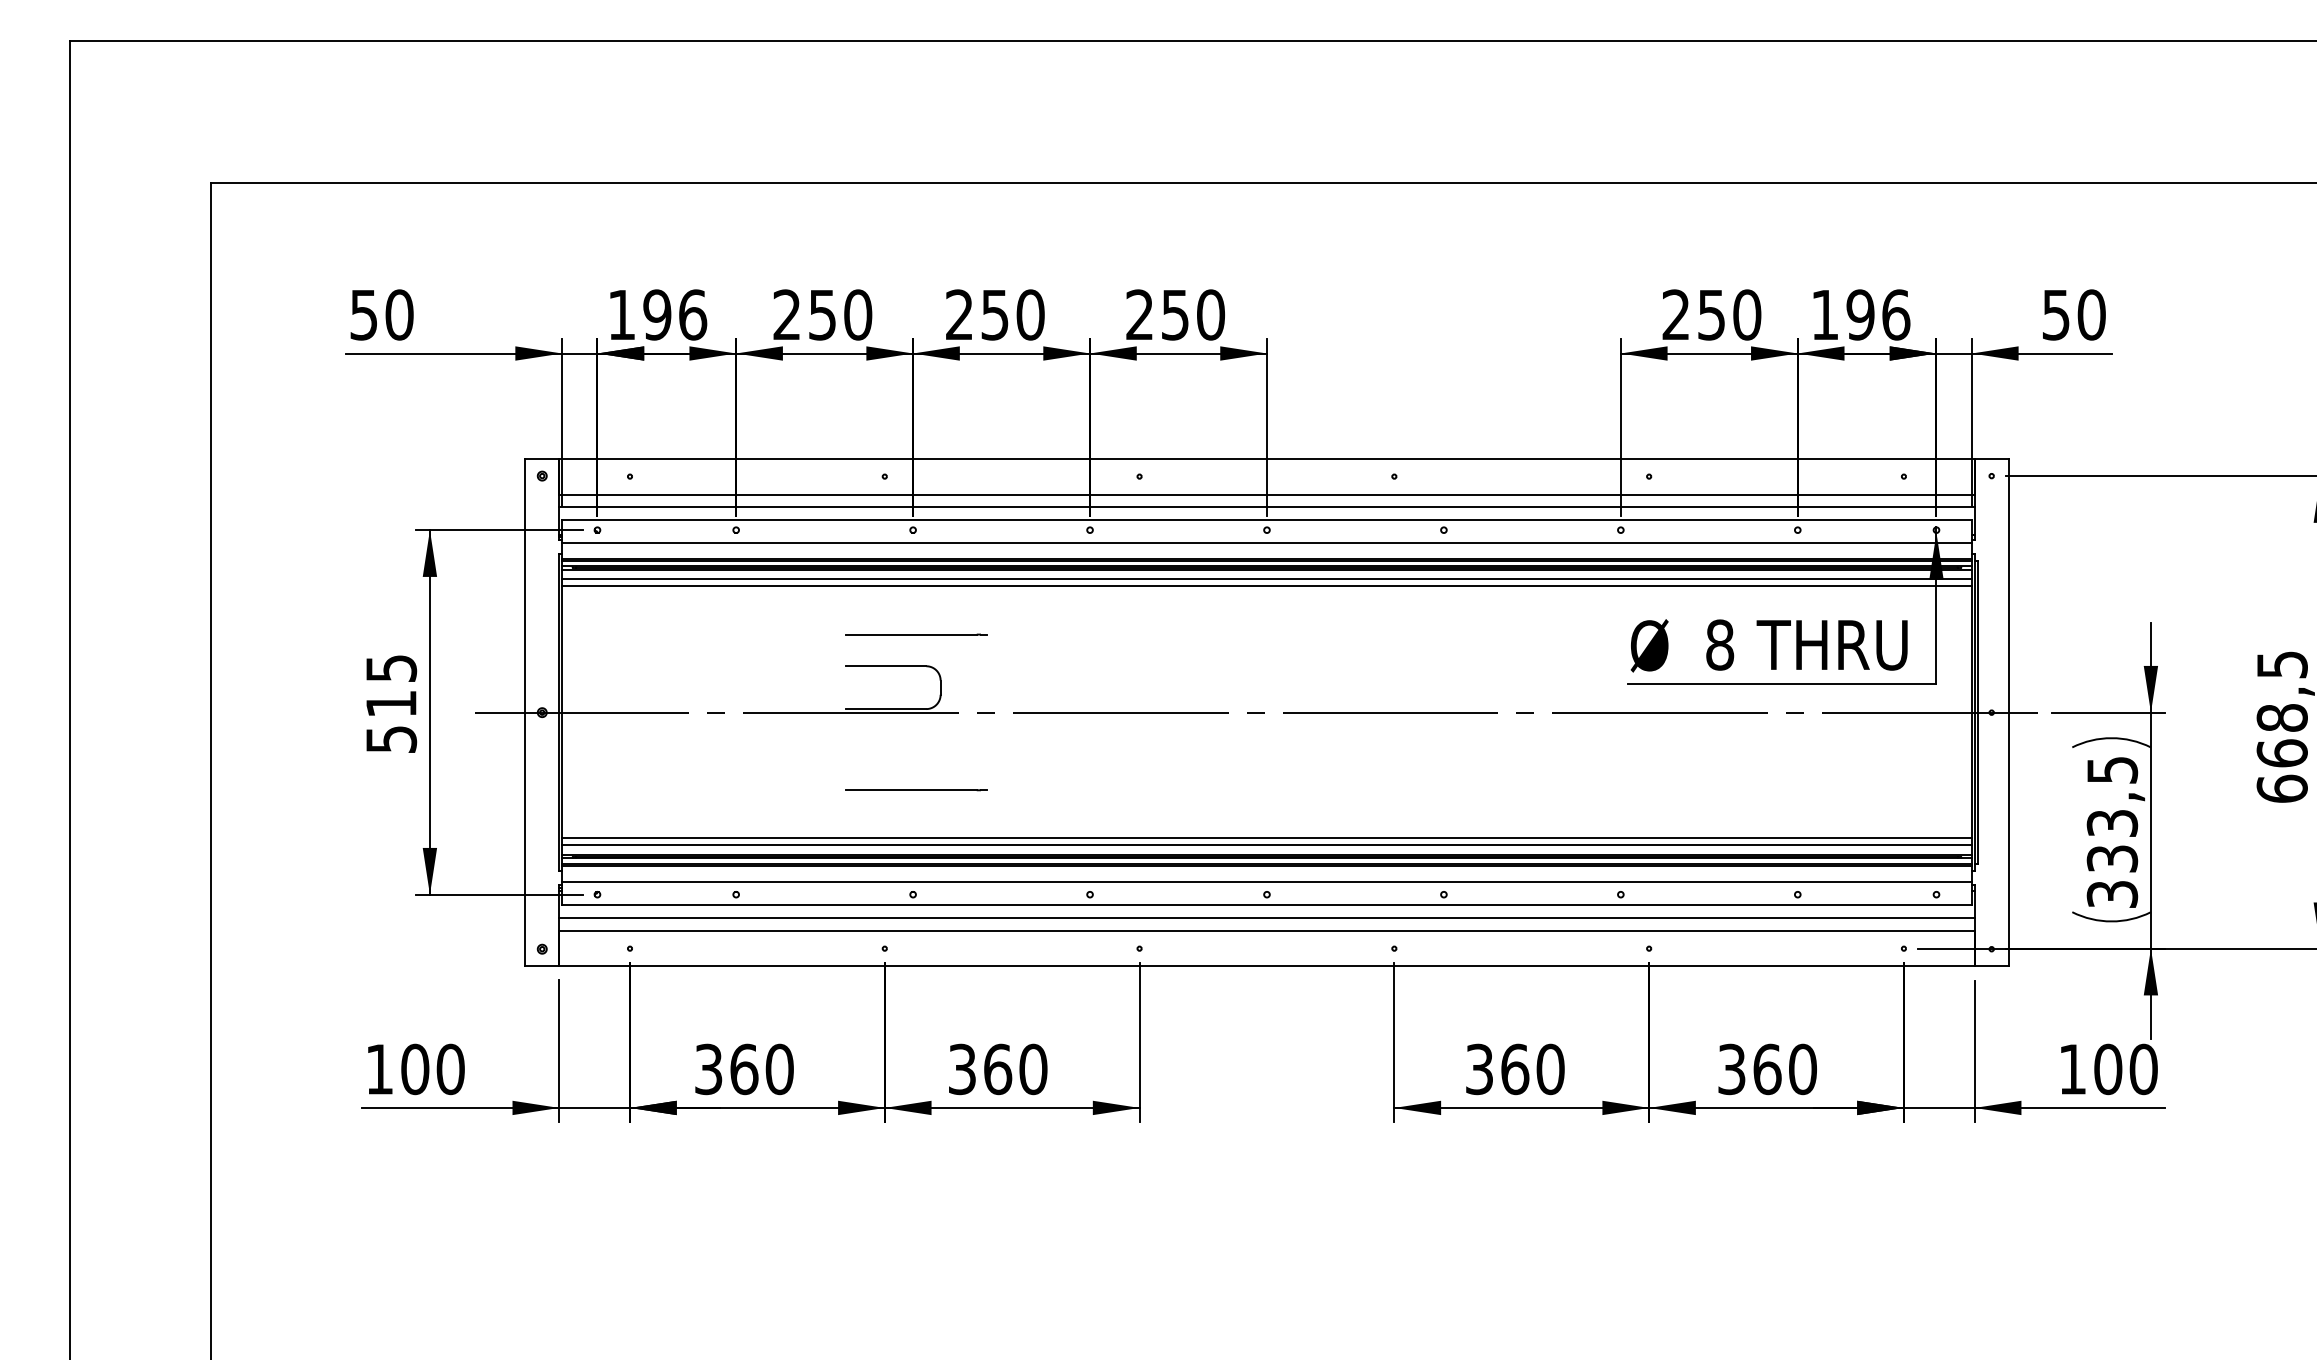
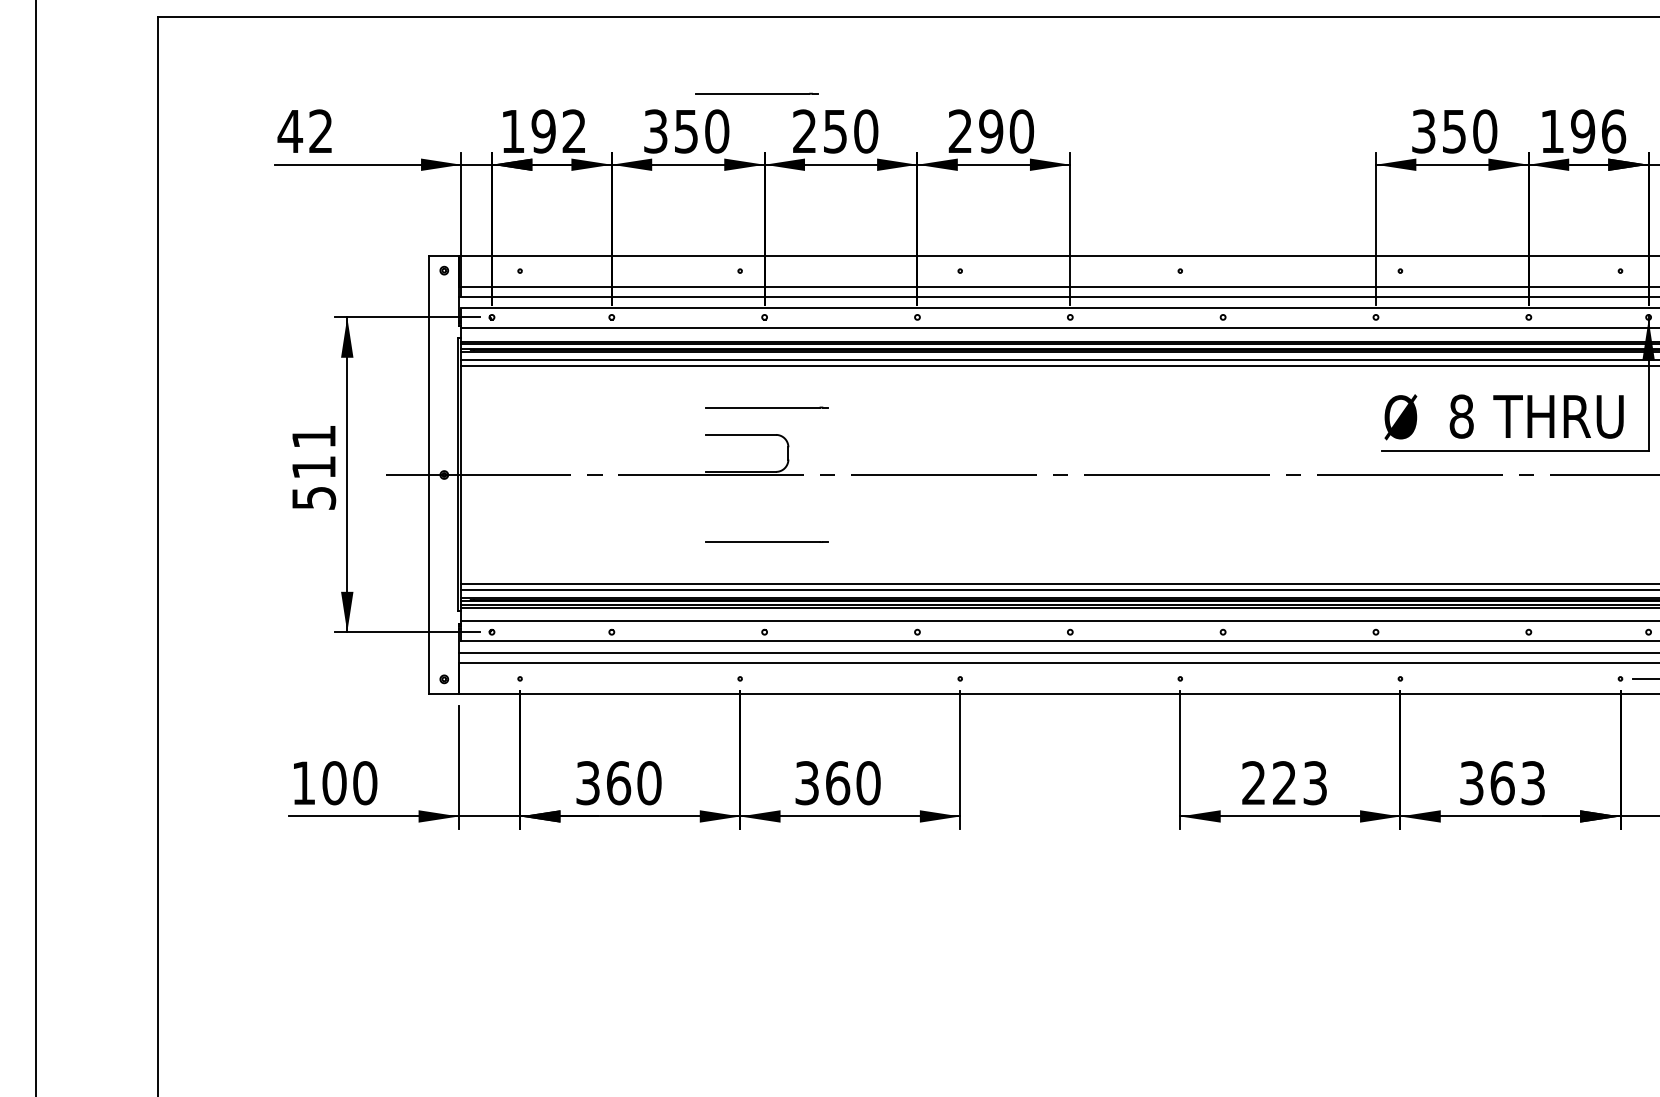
line: (904, 271) -> (757, 93), added
text: (381, 314) -> (305, 131), 50 -> 42
text: (693, 314) -> (574, 131), 196 -> 192
text: (786, 314) -> (655, 131), 250 -> 350
text: (1175, 314) -> (991, 131), 250 -> 290
text: (1675, 314) -> (1423, 131), 250 -> 350
text: (391, 668) -> (314, 436), 515 -> 511
text: (1515, 1069) -> (1284, 783), 360 -> 223
text: (1802, 1069) -> (1532, 783), 360 -> 363

